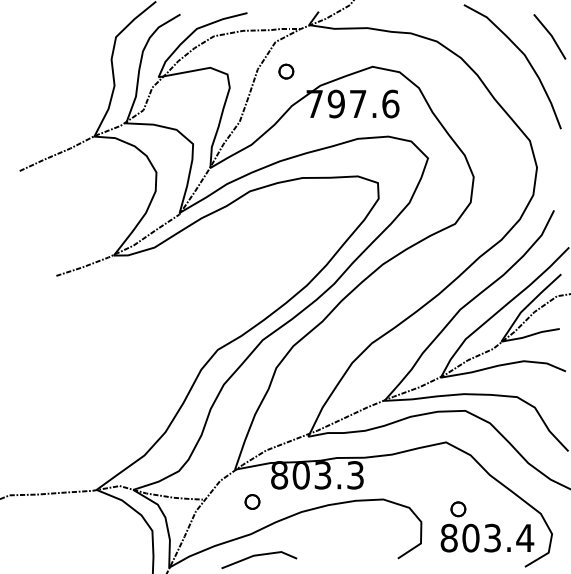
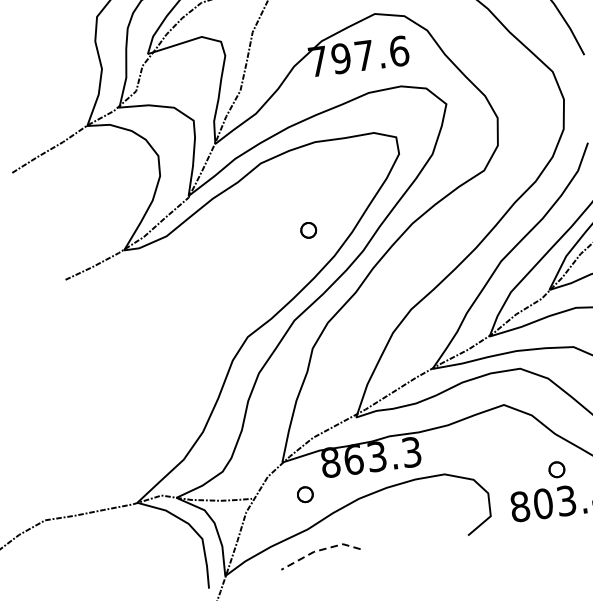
part: (286, 71) -> (308, 230), moved
text: (300, 475) -> (353, 459), 803.3 -> 863.3
part: (458, 509) -> (557, 469), moved
line: (258, 555) -> (318, 550), solid -> dashed

